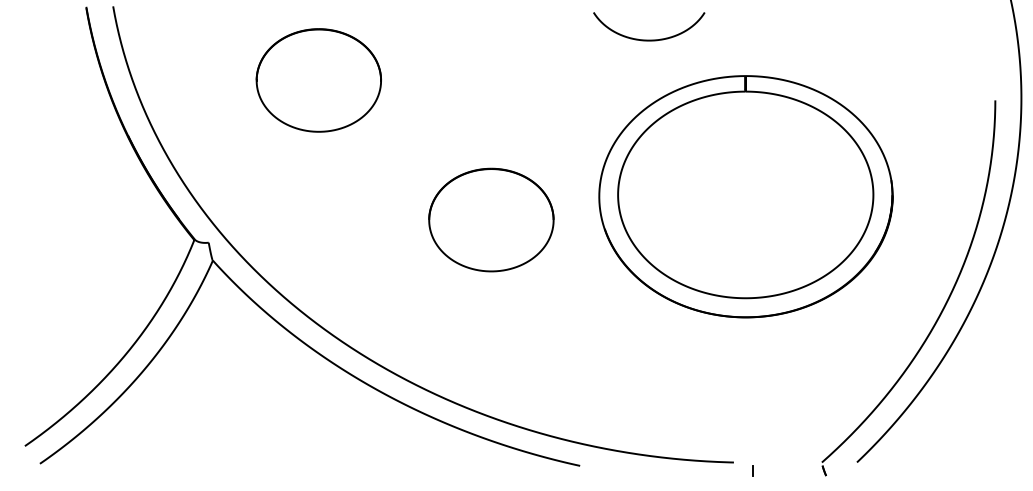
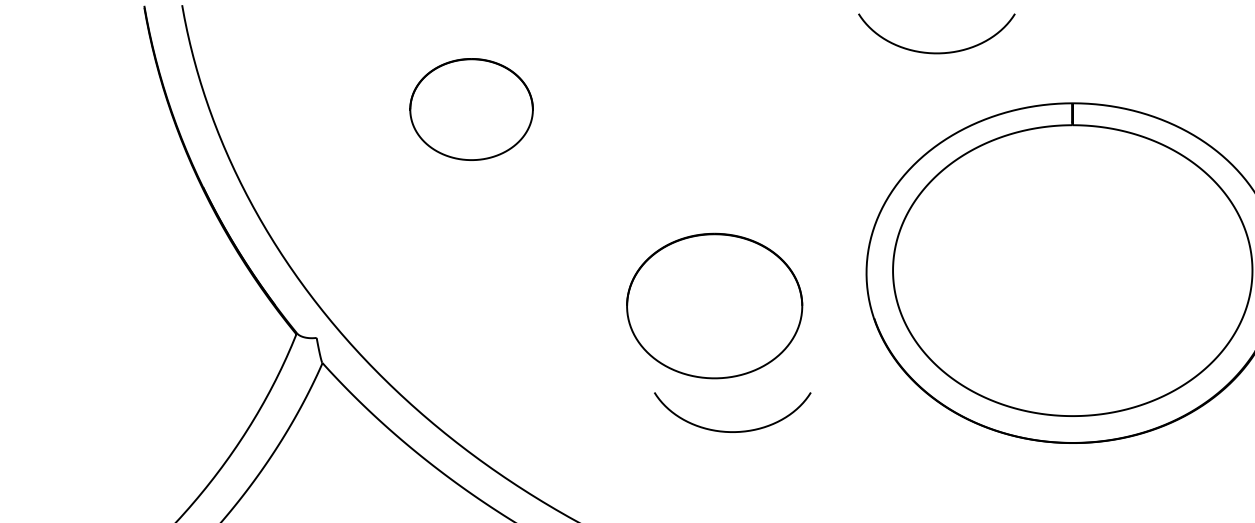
part: (318, 80) -> (471, 109), size x0.7
curve: (504, 308) -> (733, 430), added

